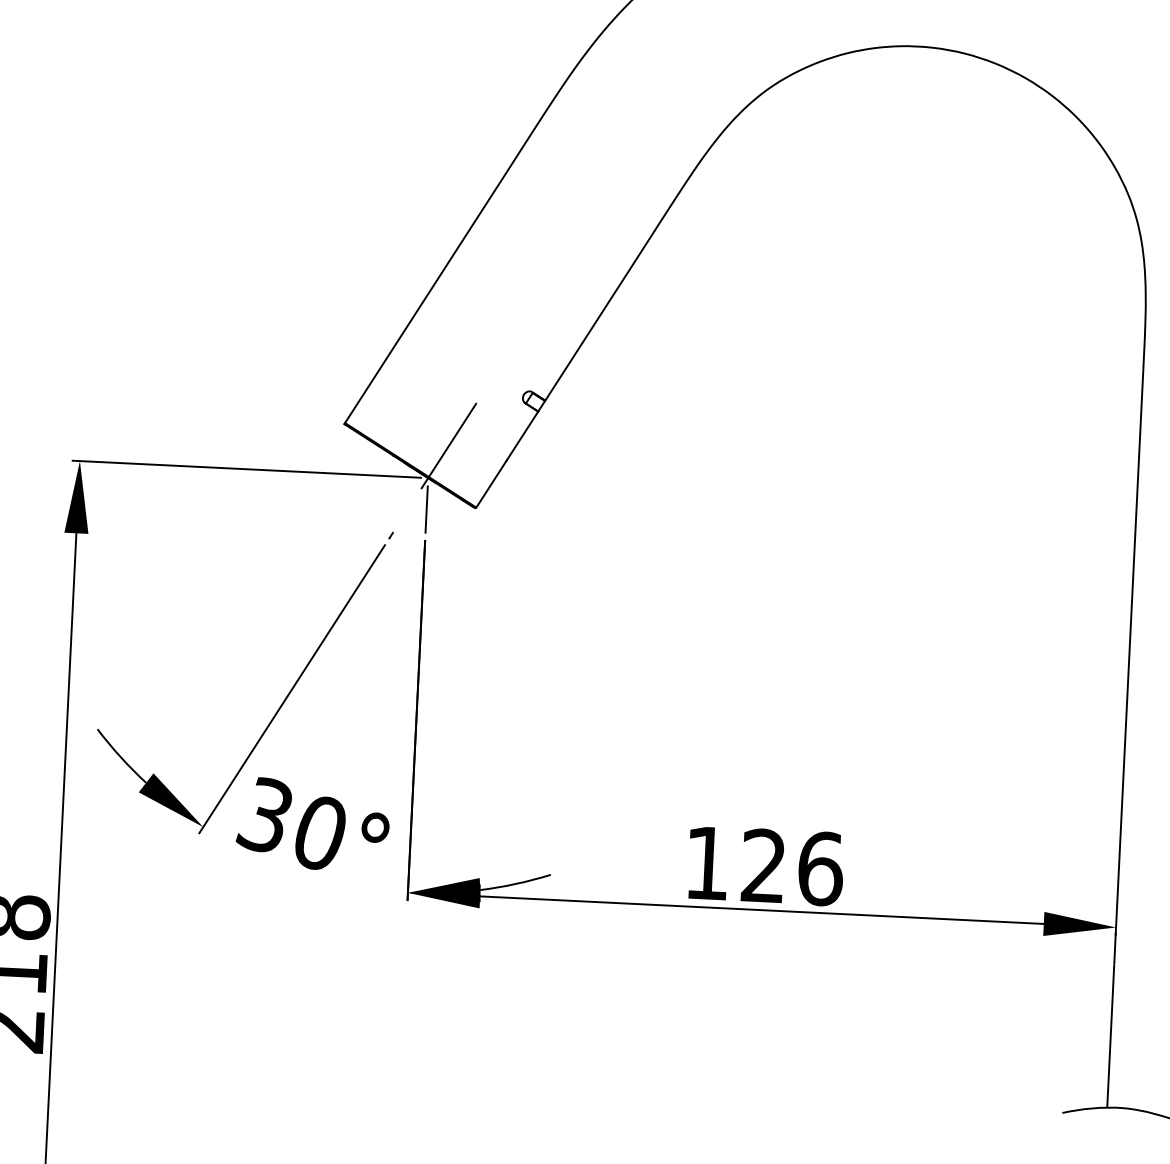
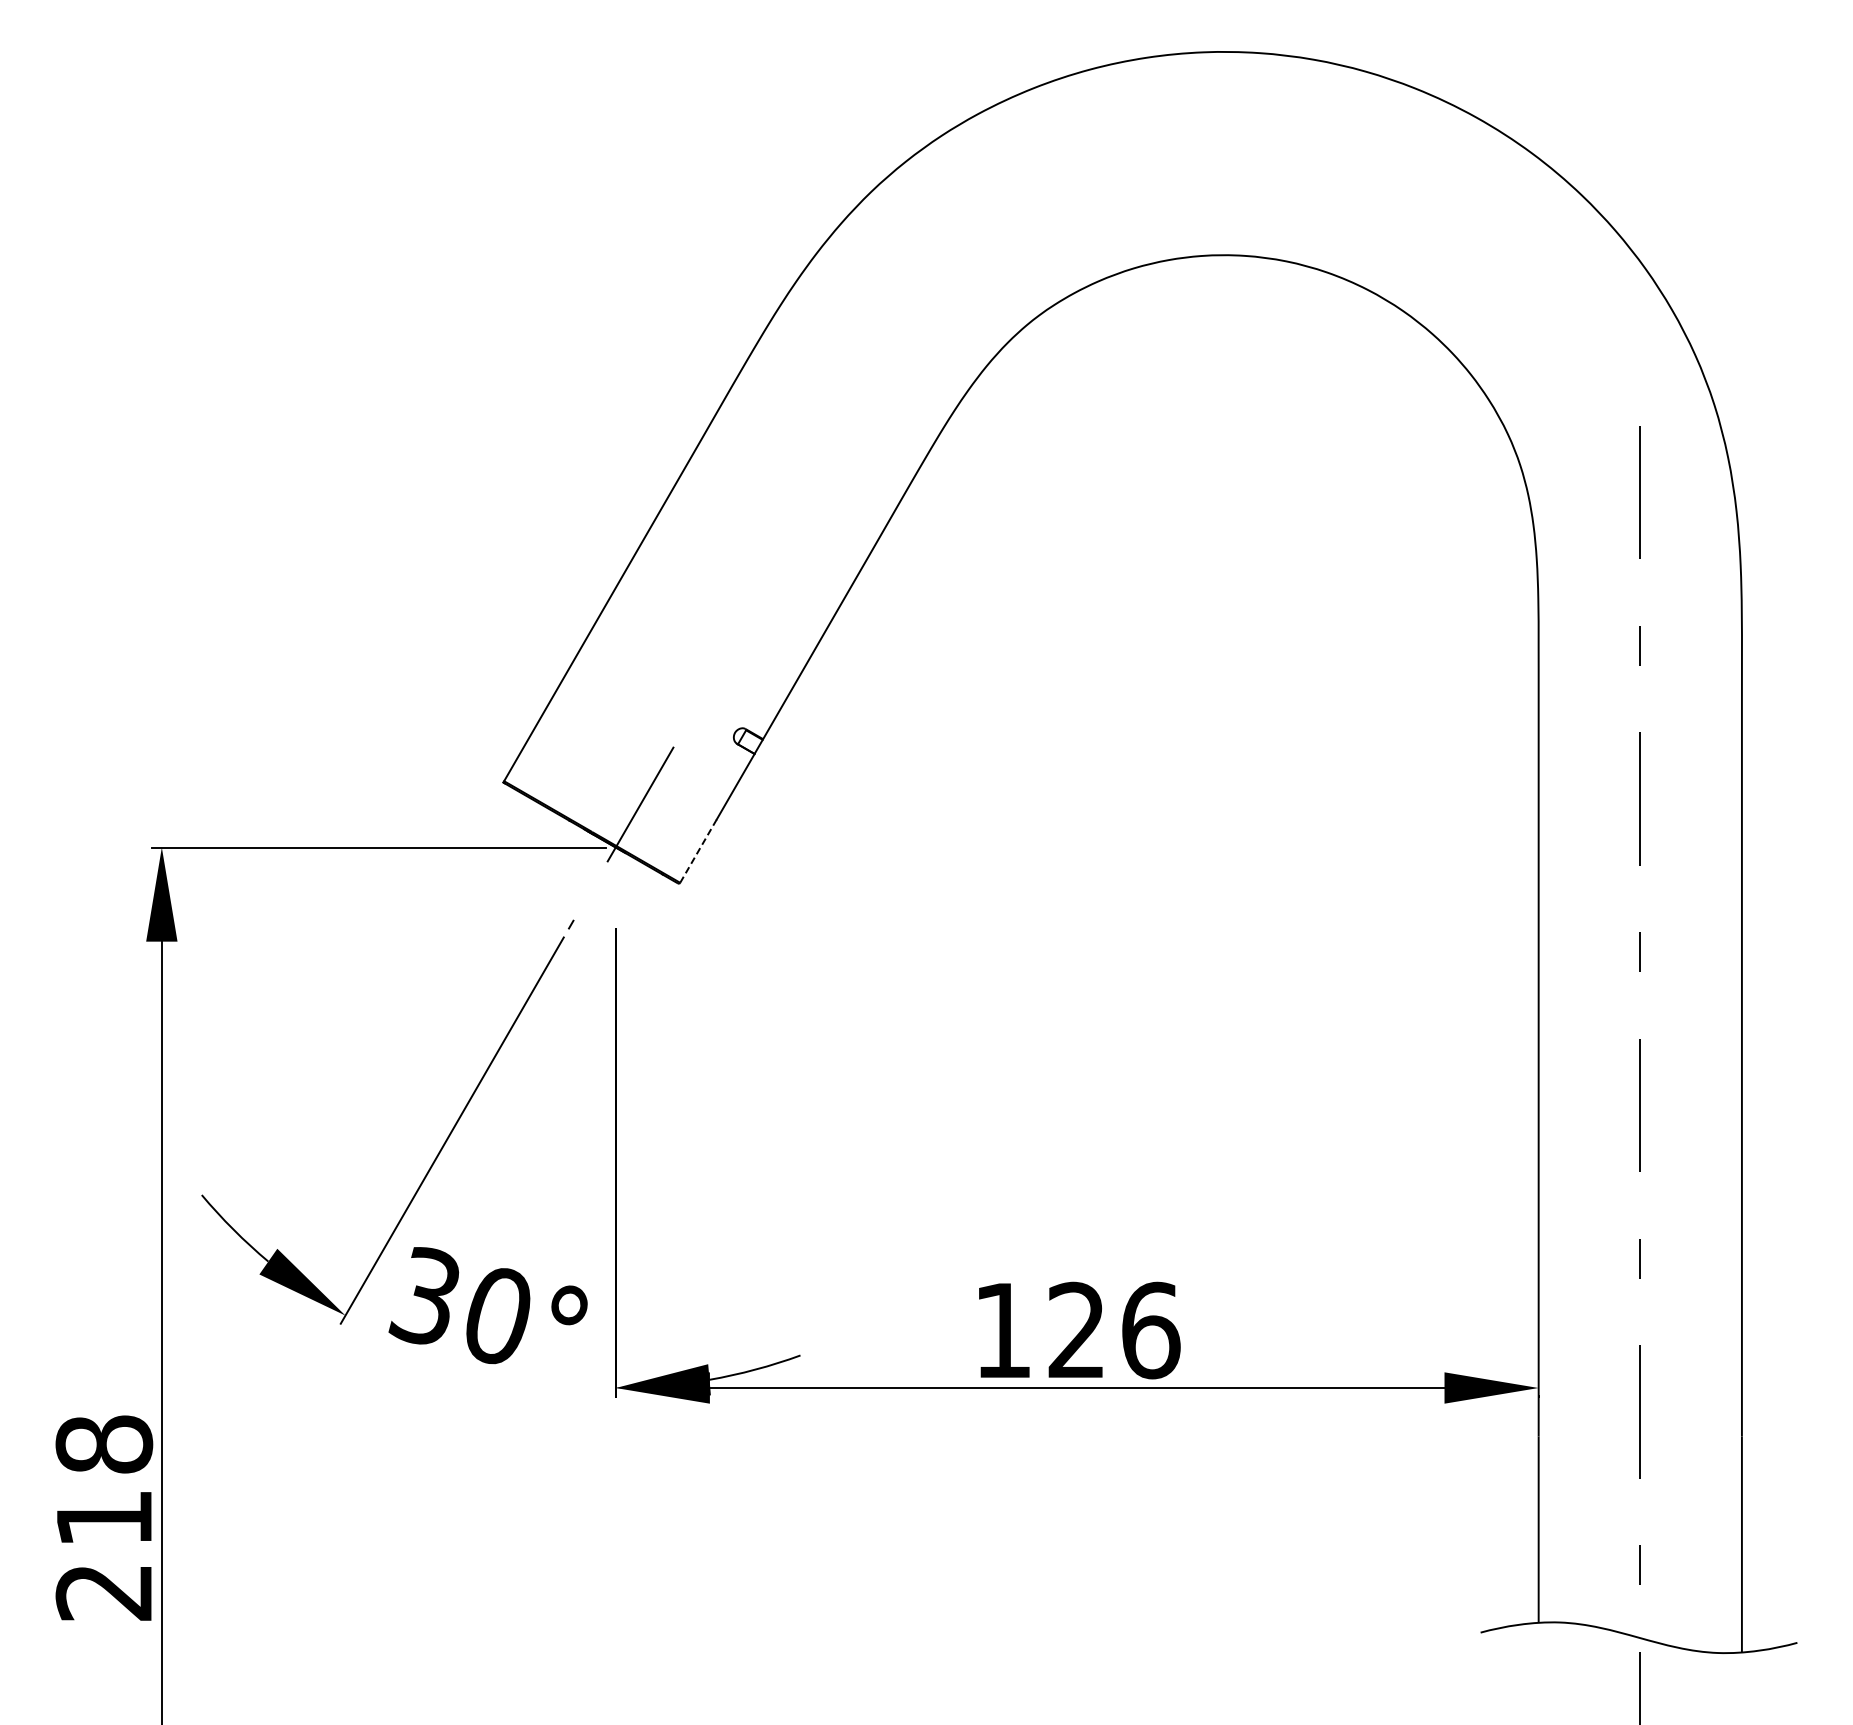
line: (491, 484) -> (698, 851), solid -> dashed
line: (426, 505) -> (615, 883), removed

